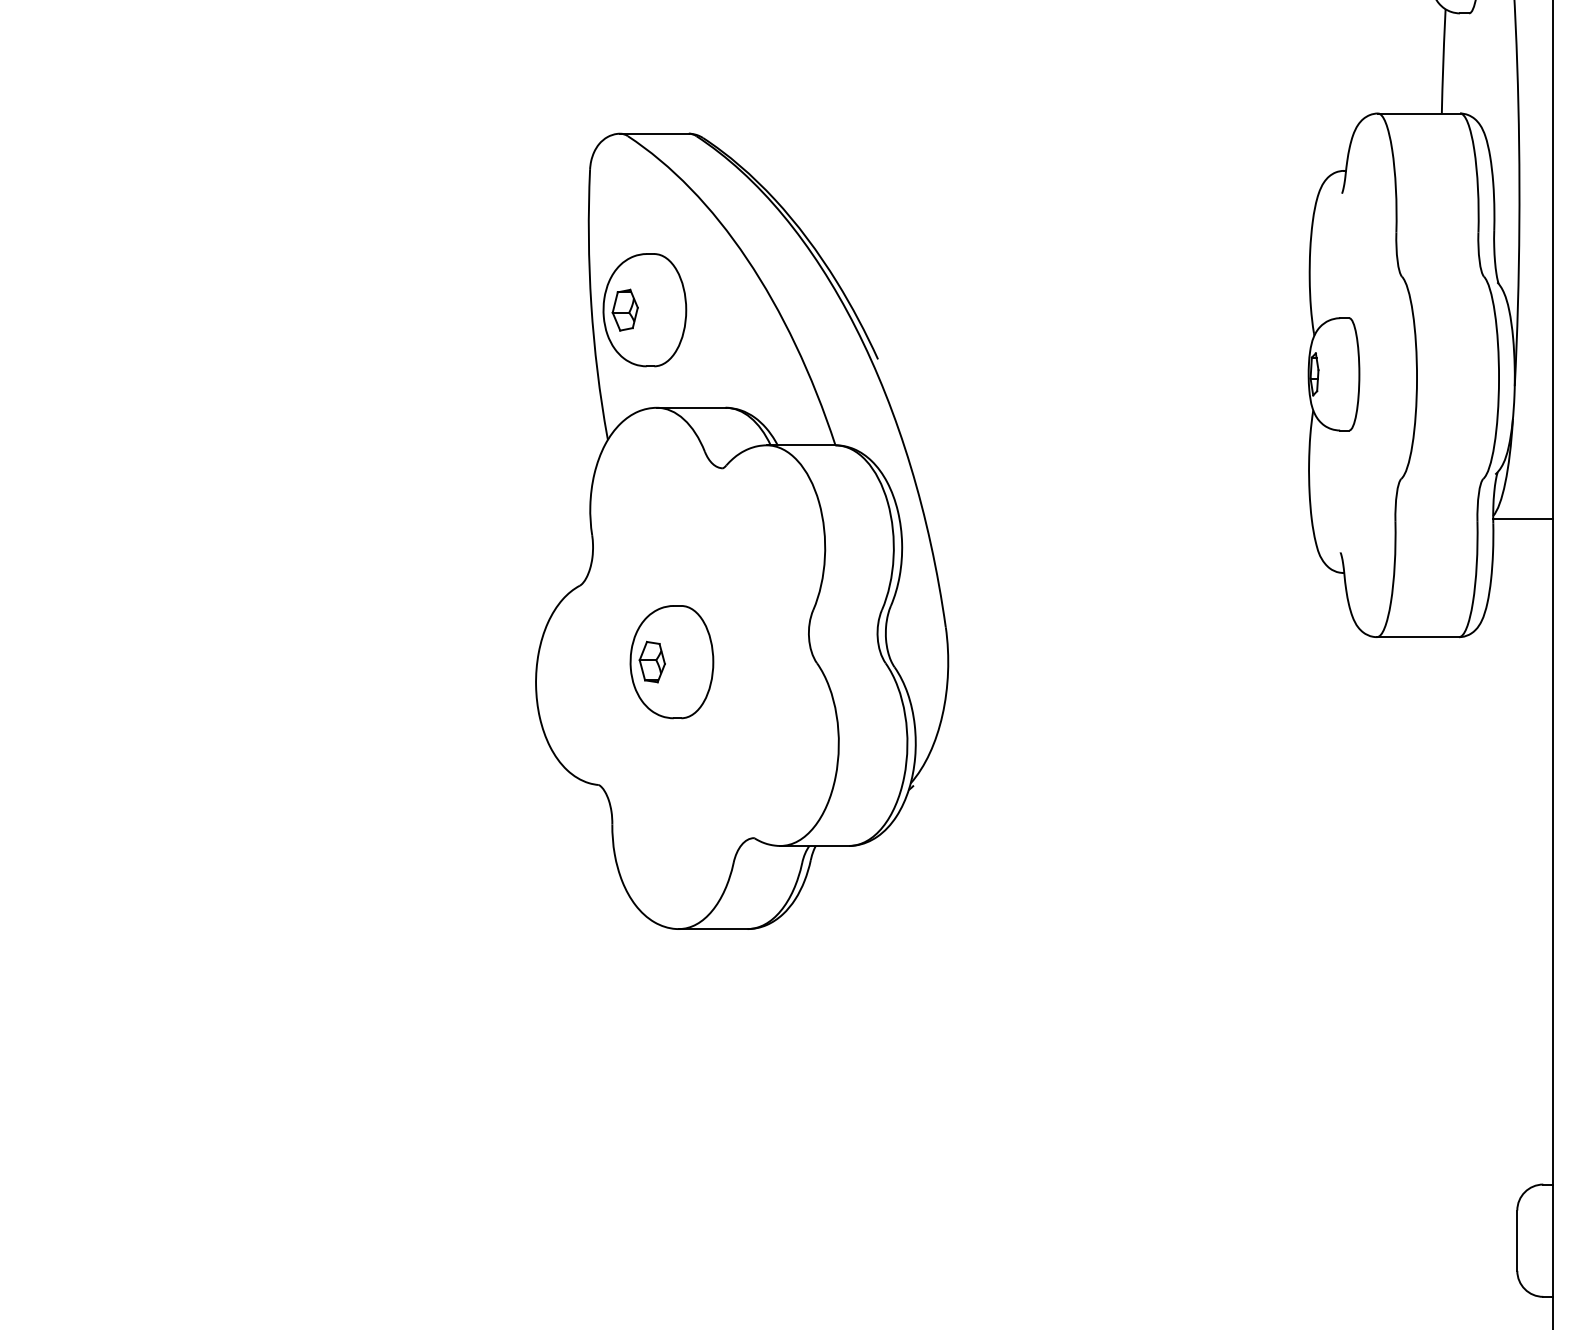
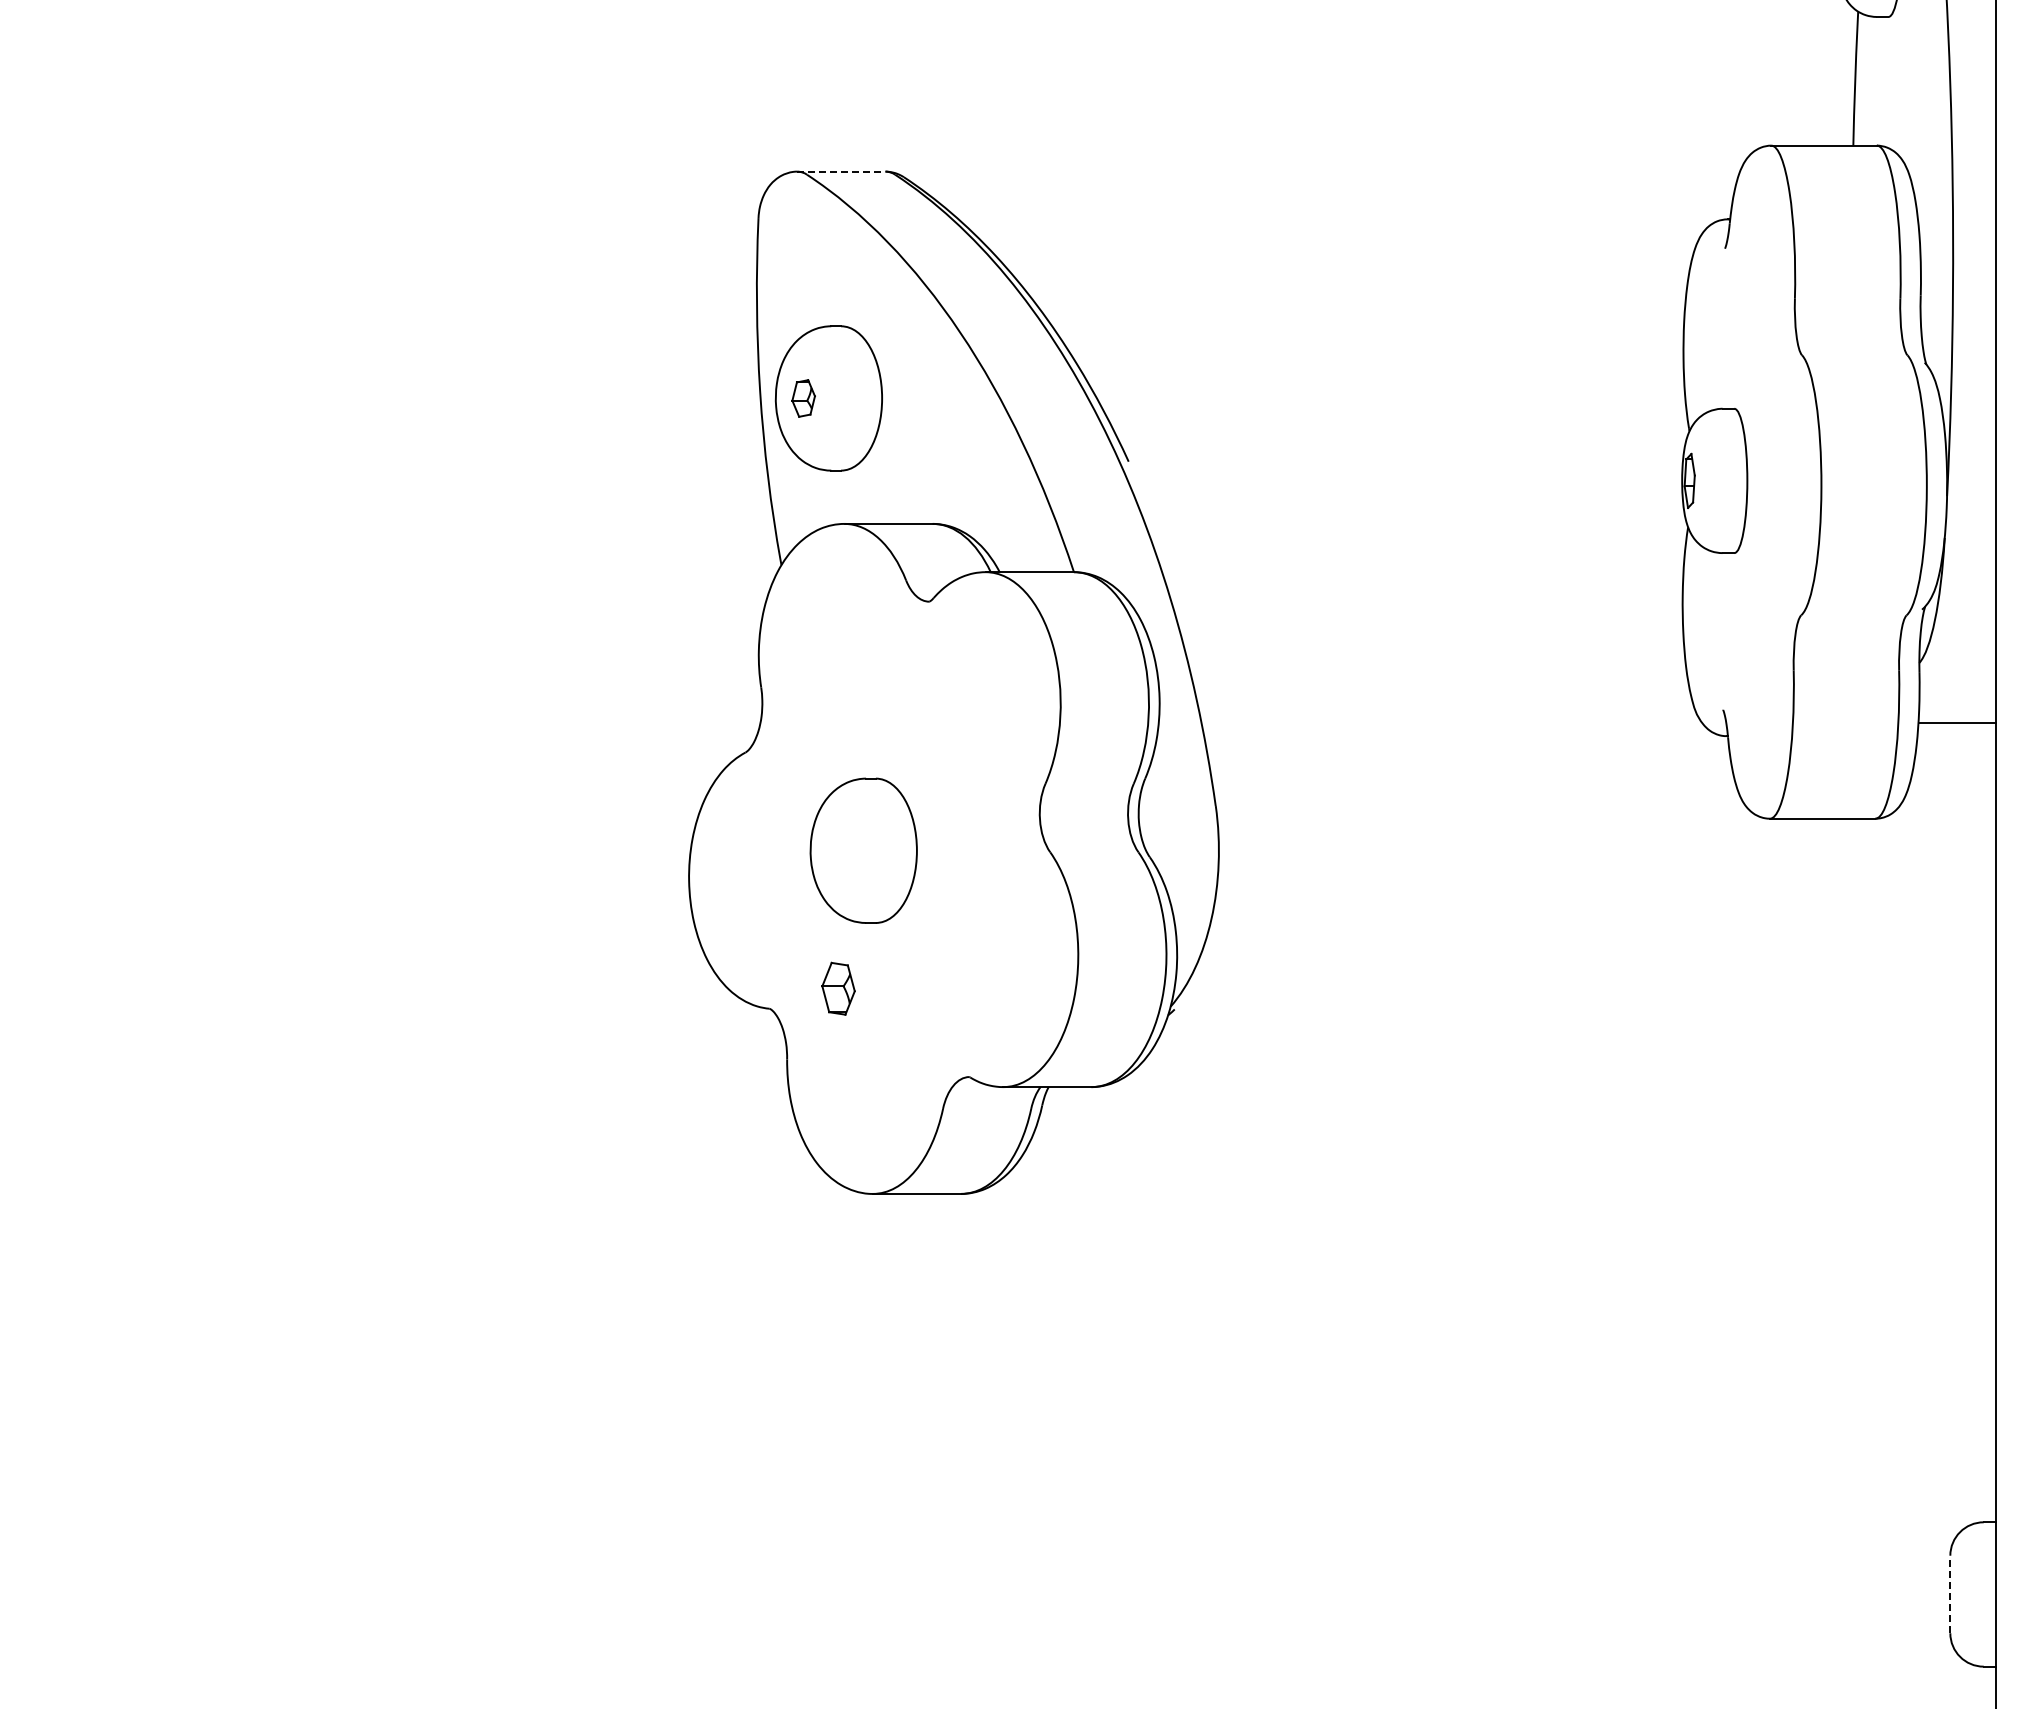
line: (654, 133) -> (841, 171), solid -> dashed
part: (625, 310) -> (803, 398), size x0.7
line: (1522, 518) -> (1957, 722), moved
part: (652, 661) -> (838, 988), moved
line: (1517, 1240) -> (1950, 1594), solid -> dashed

